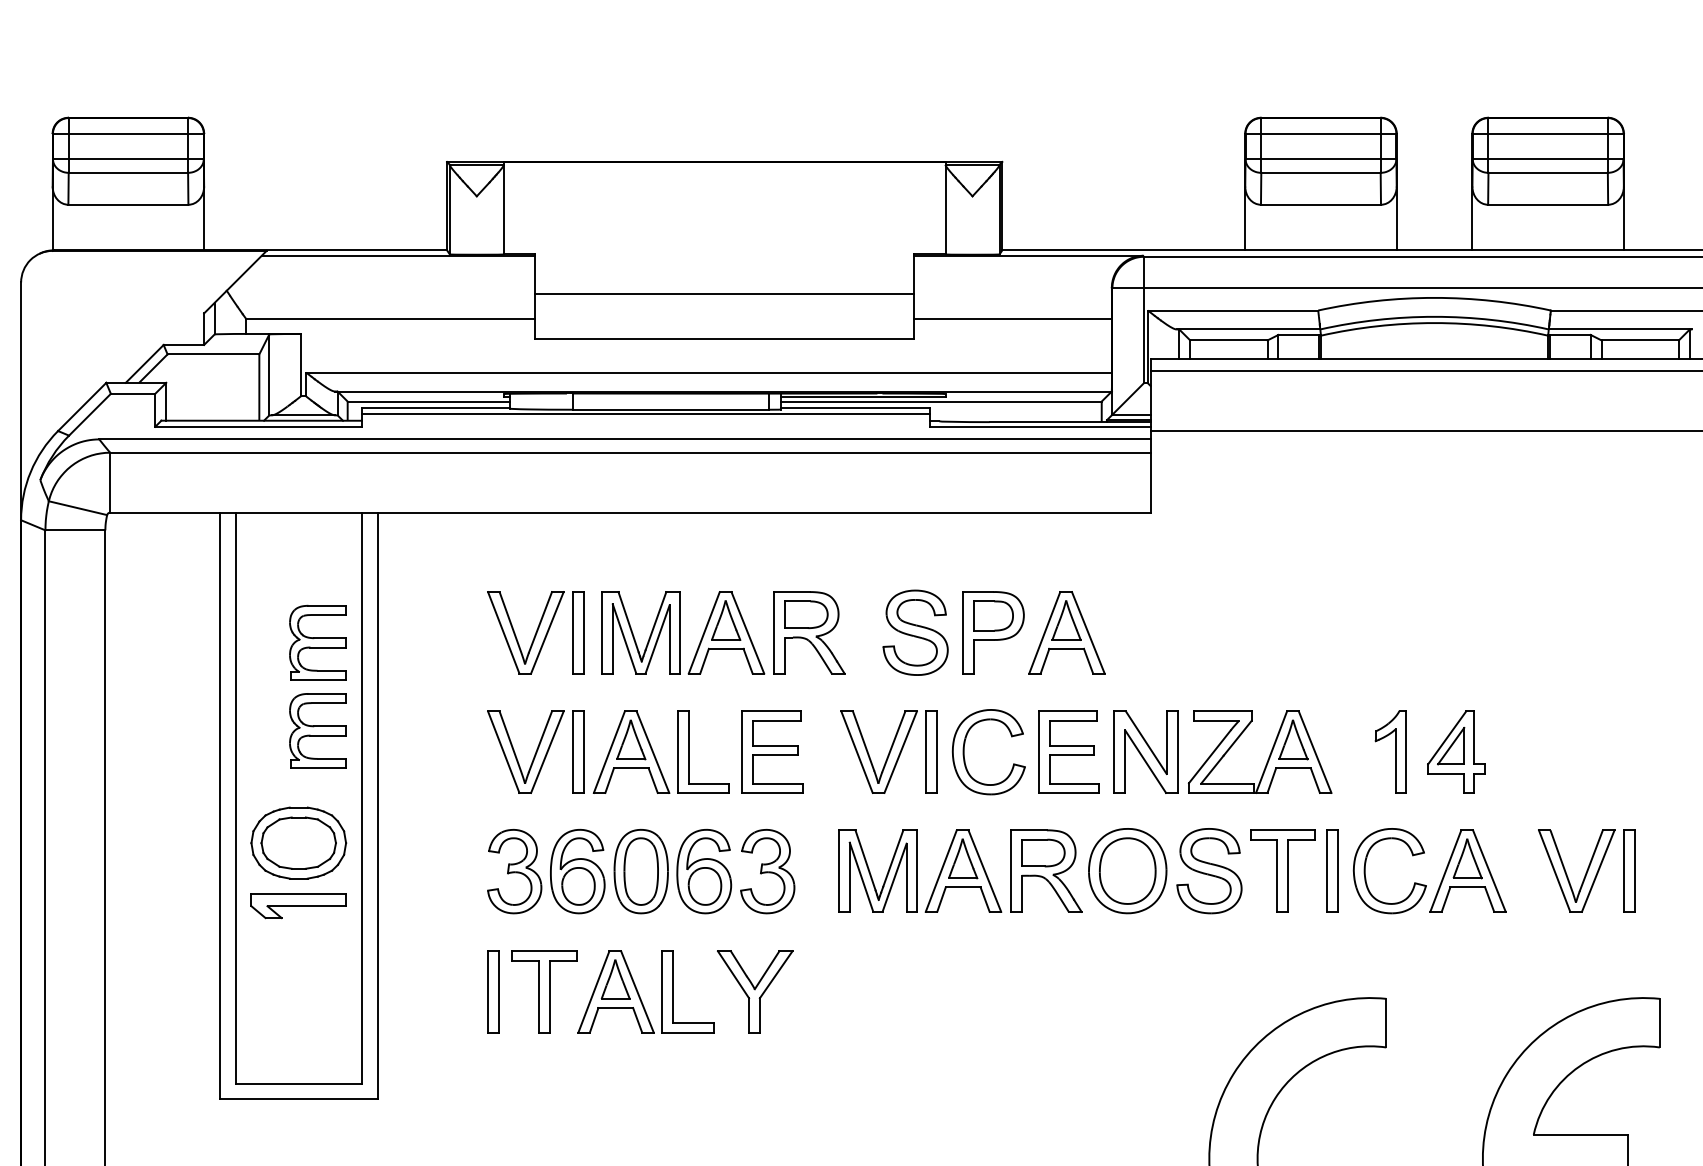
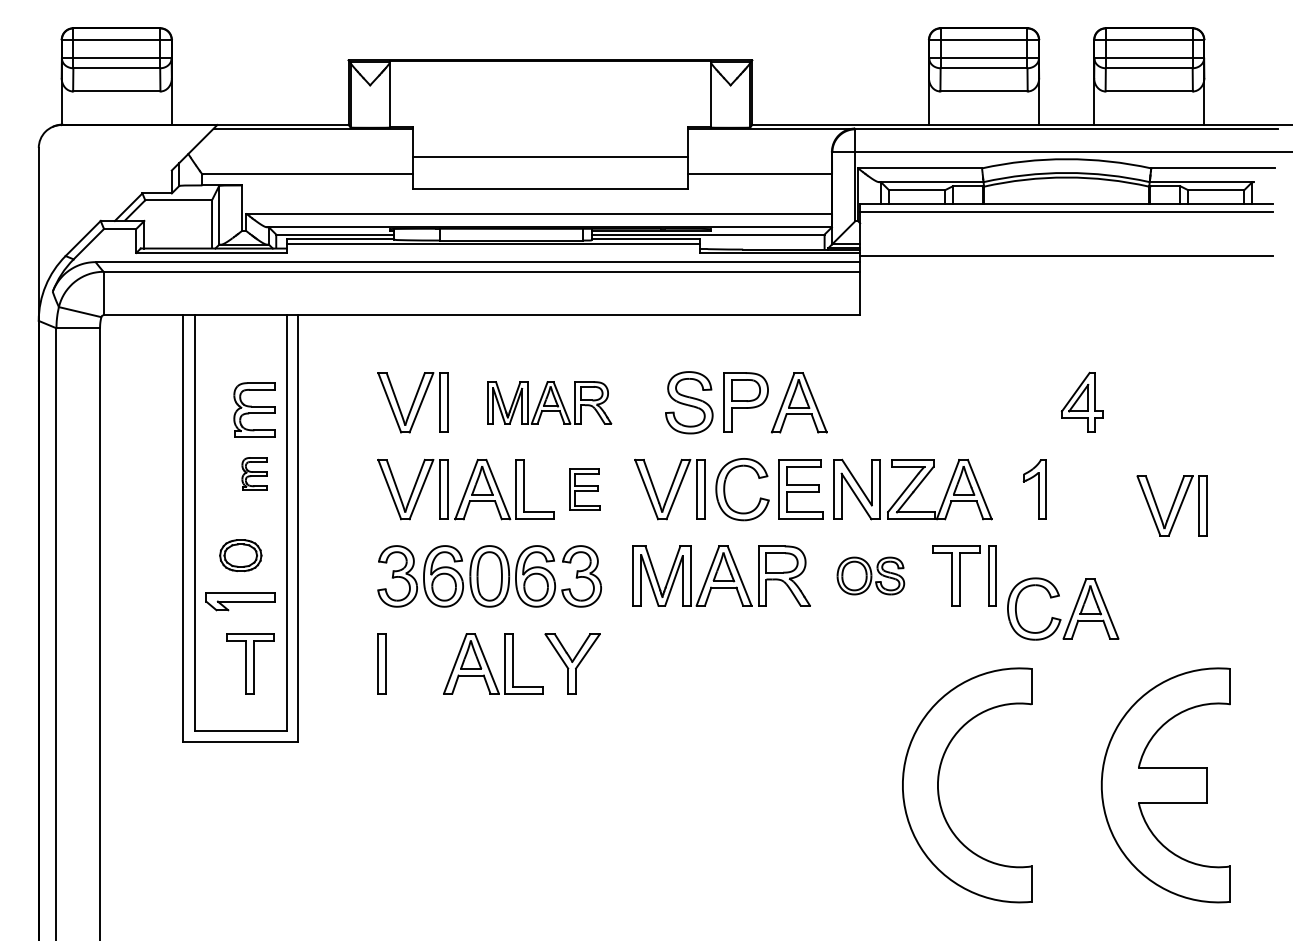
part: (723, 632) -> (549, 402), size x0.7
part: (317, 730) -> (254, 473), size x0.6
part: (1454, 750) -> (1081, 401), moved
part: (771, 752) -> (584, 489), size x0.7
part: (298, 842) -> (240, 555), size x0.6
part: (1164, 870) -> (870, 575), size x0.6
part: (1585, 870) -> (1171, 505), moved
part: (1442, 875) -> (1072, 612), moved
part: (544, 991) -> (250, 663), moved

